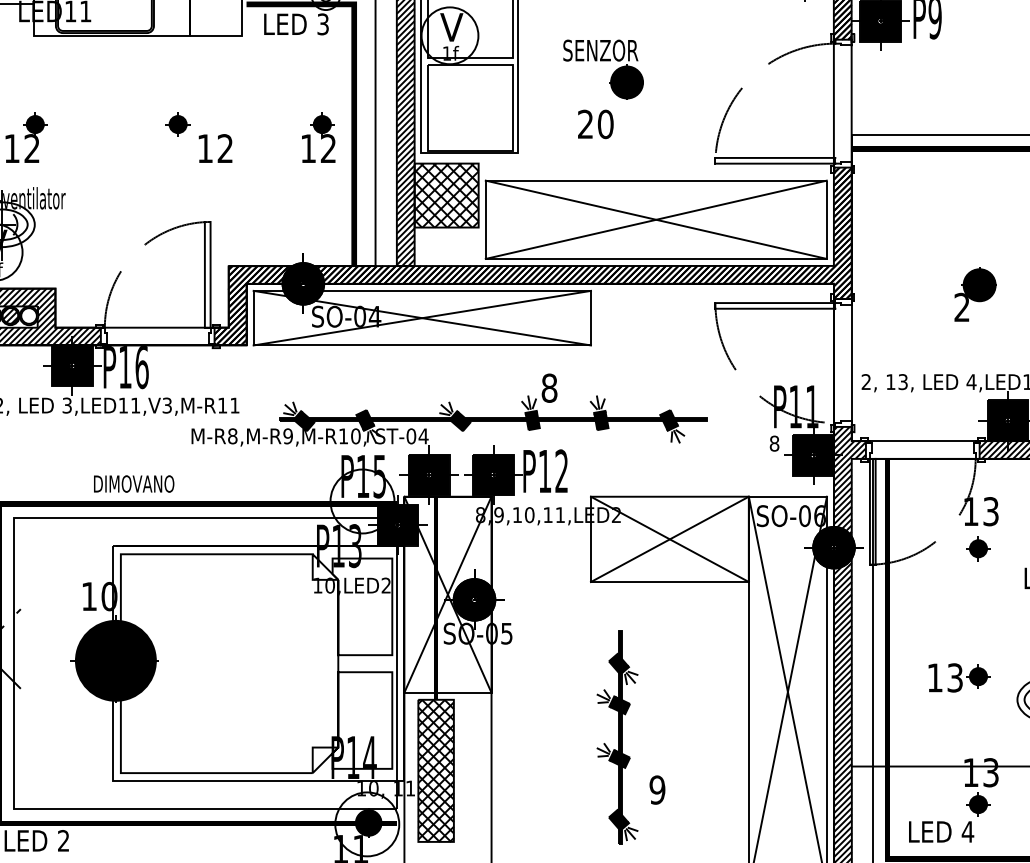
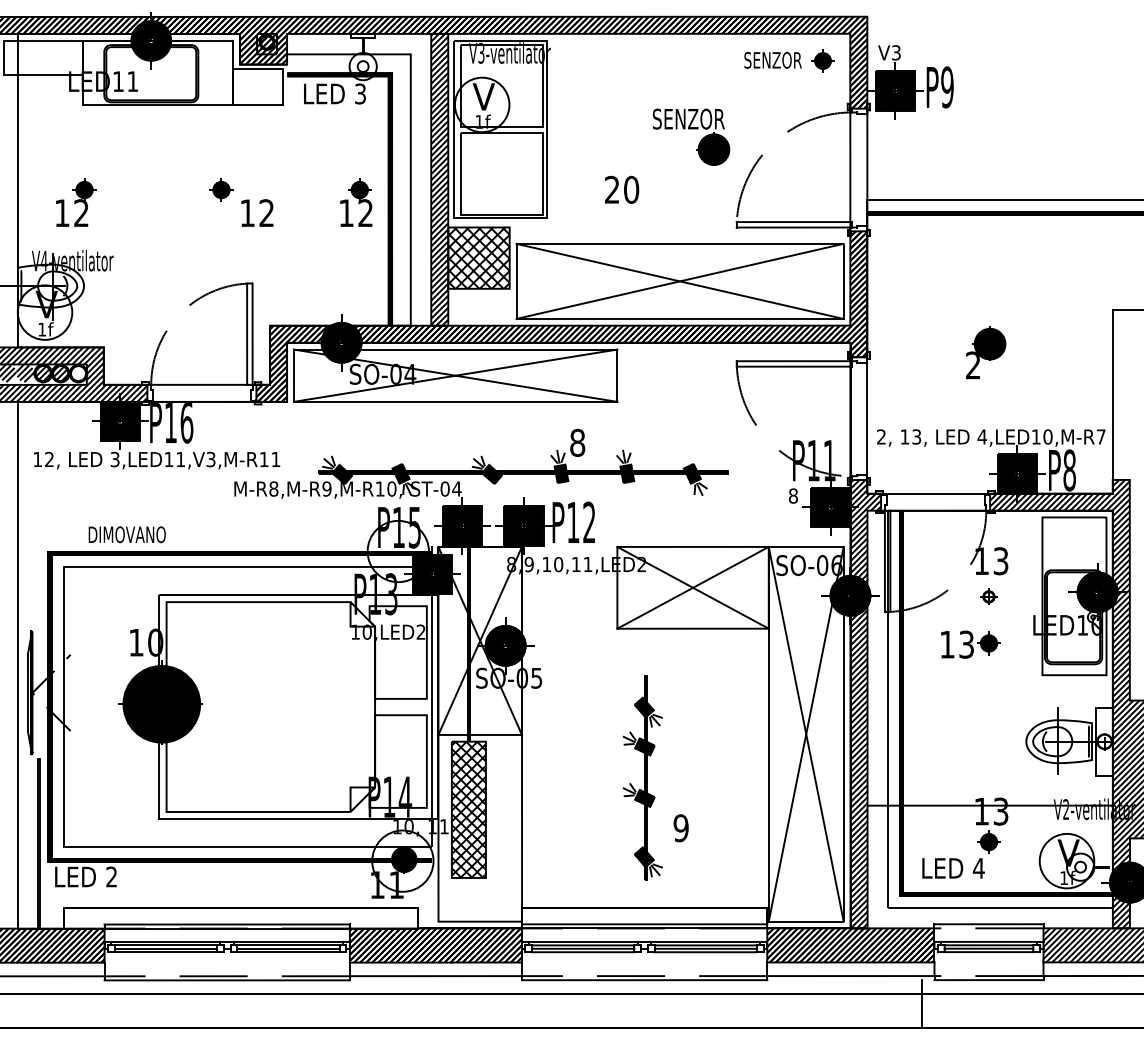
part: (603, 61) -> (691, 129), moved
text: (133, 483) -> (126, 534), moved
part: (977, 548) -> (988, 596), size x0.7
part: (959, 677) -> (970, 644), moved

